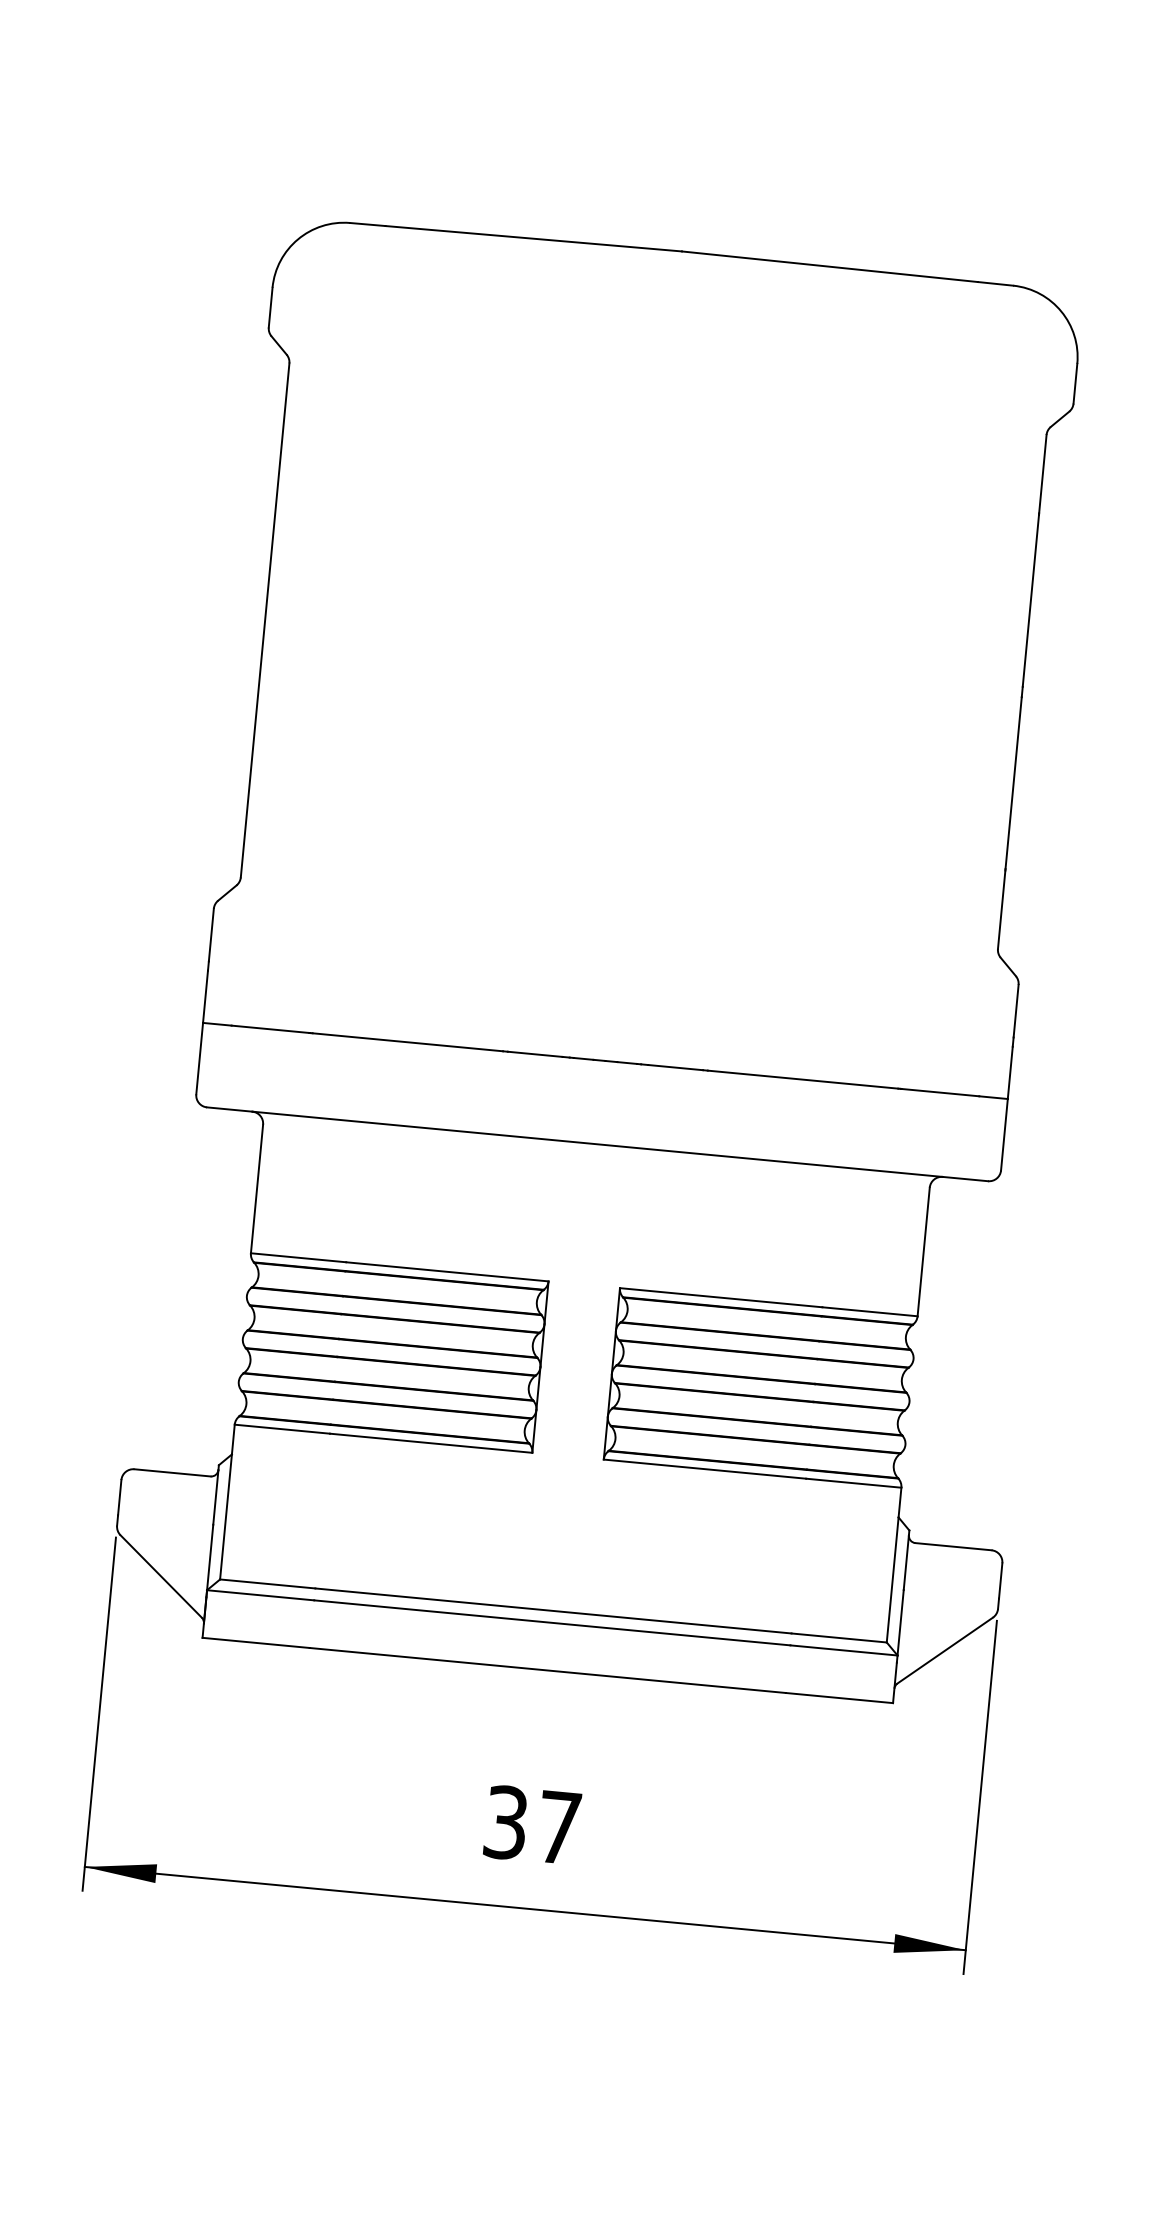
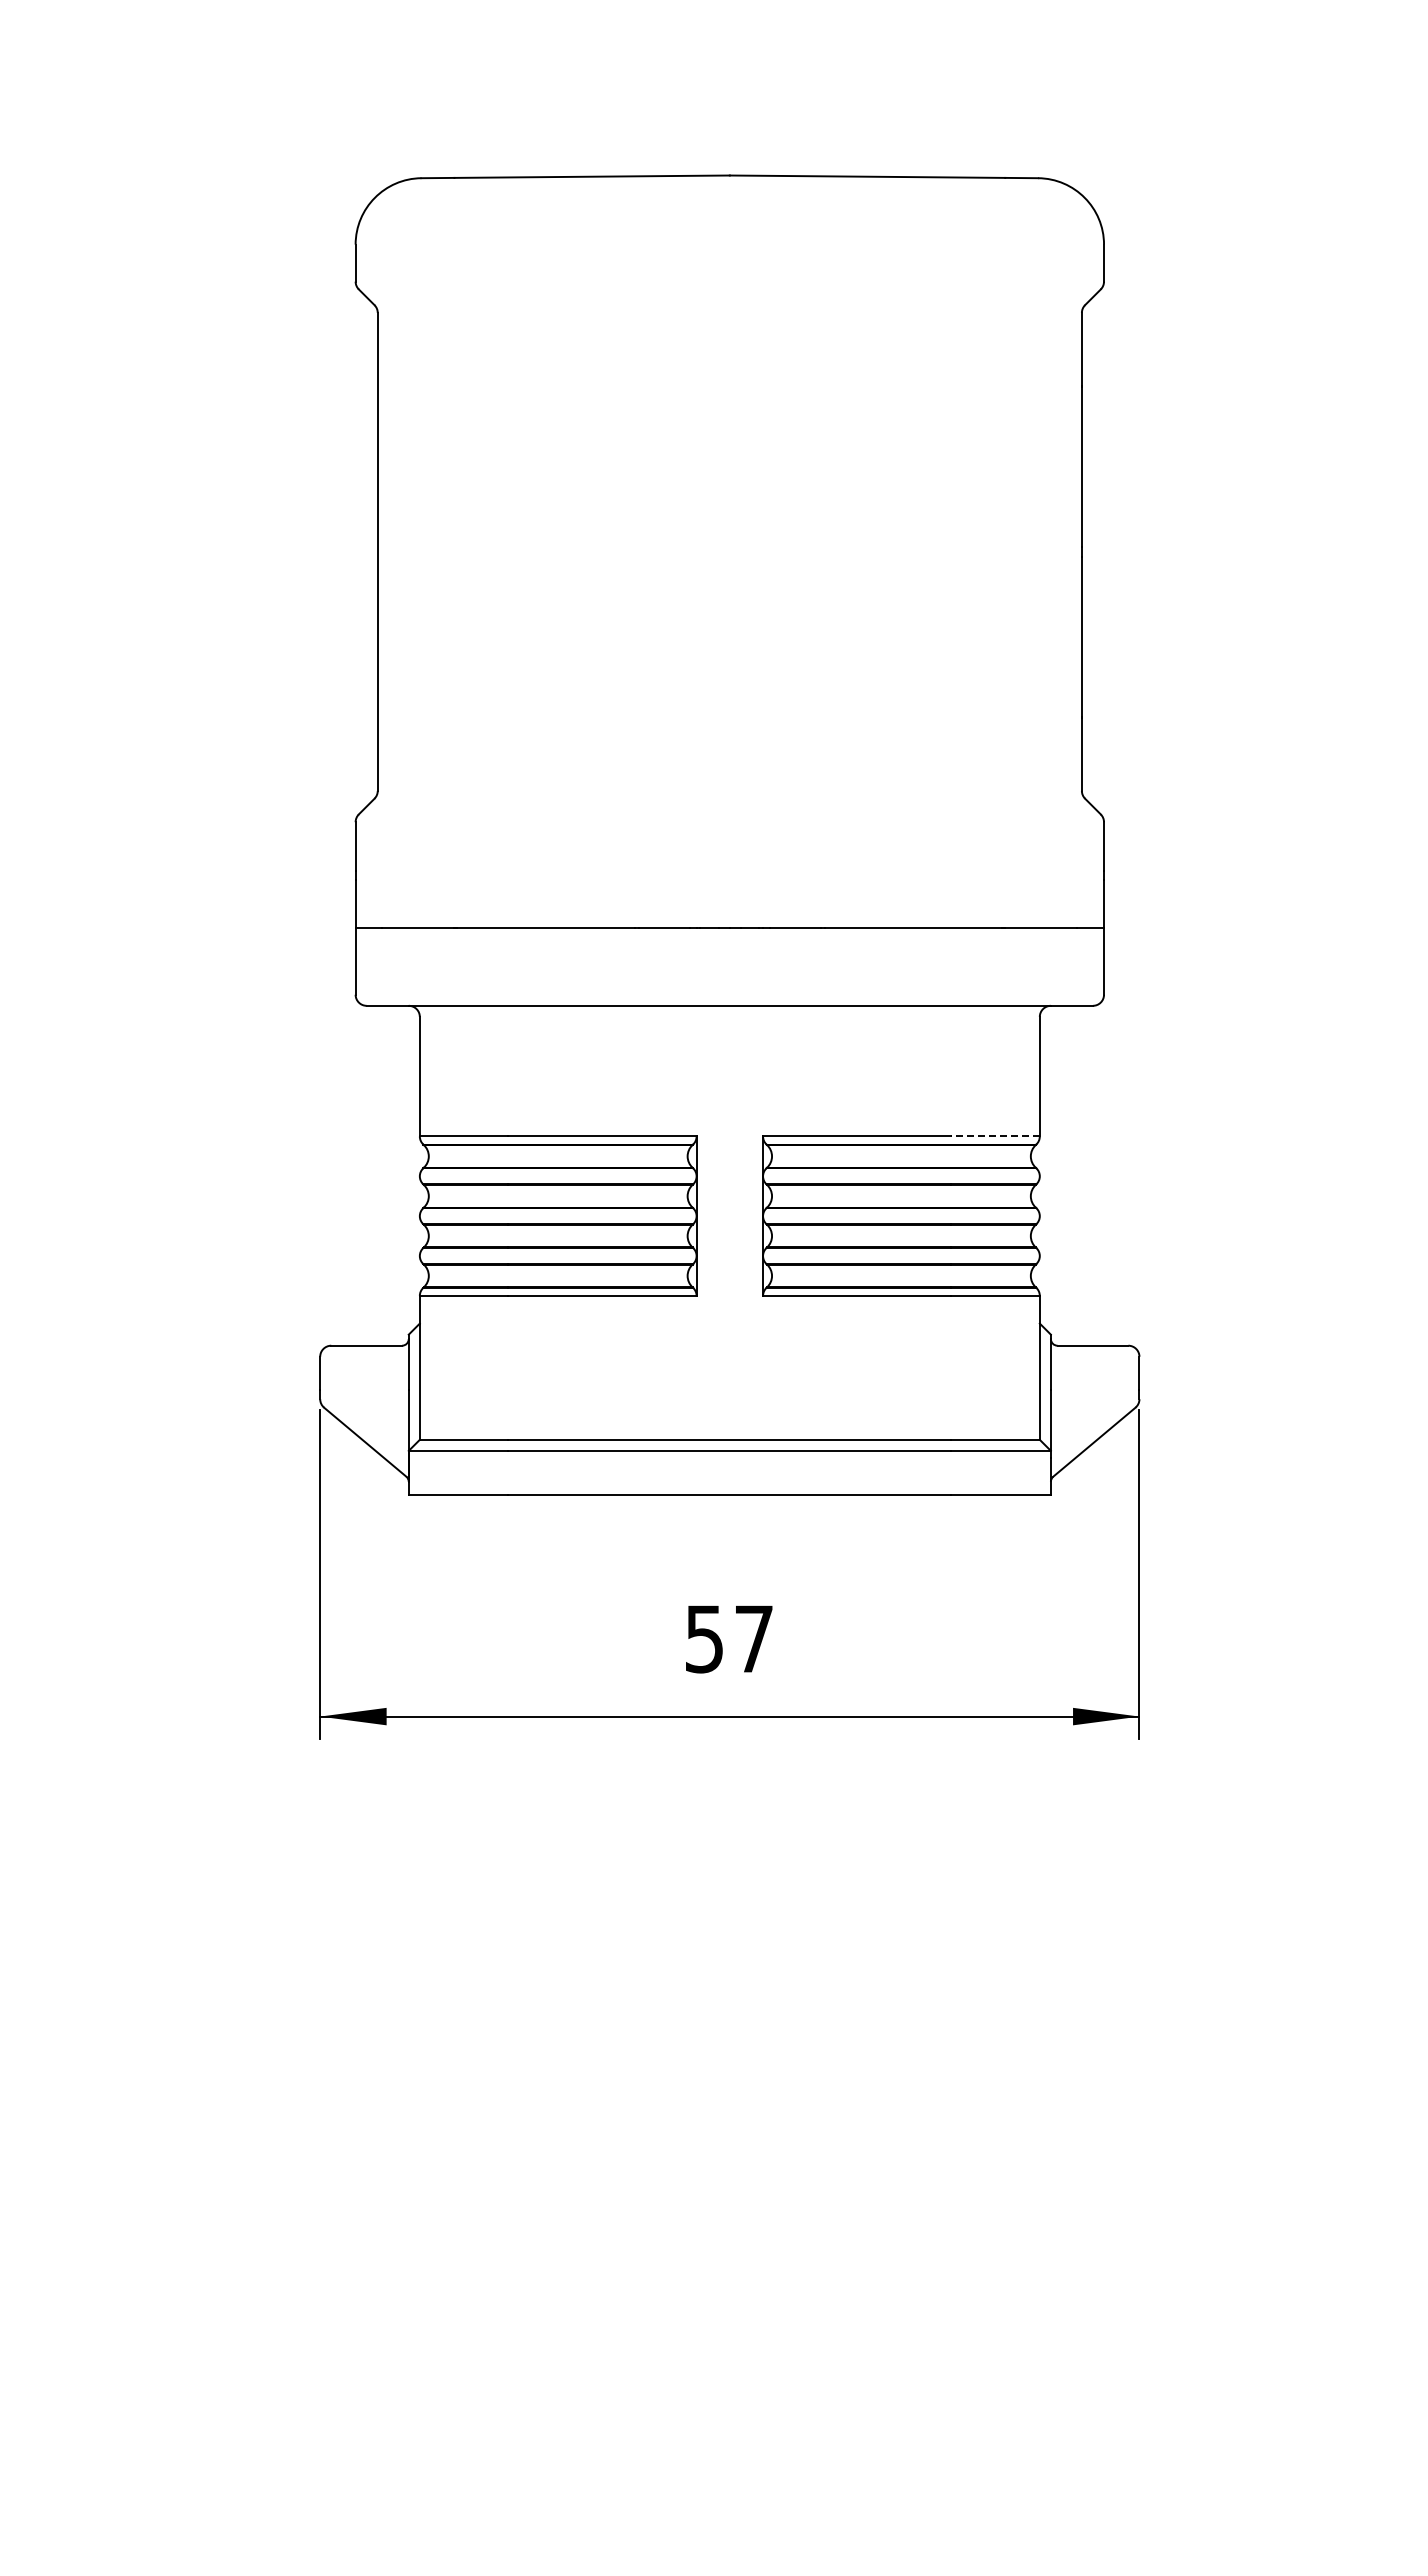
line: (869, 1311) -> (995, 1136), solid -> dashed
text: (506, 1822) -> (704, 1638), 37 -> 57

